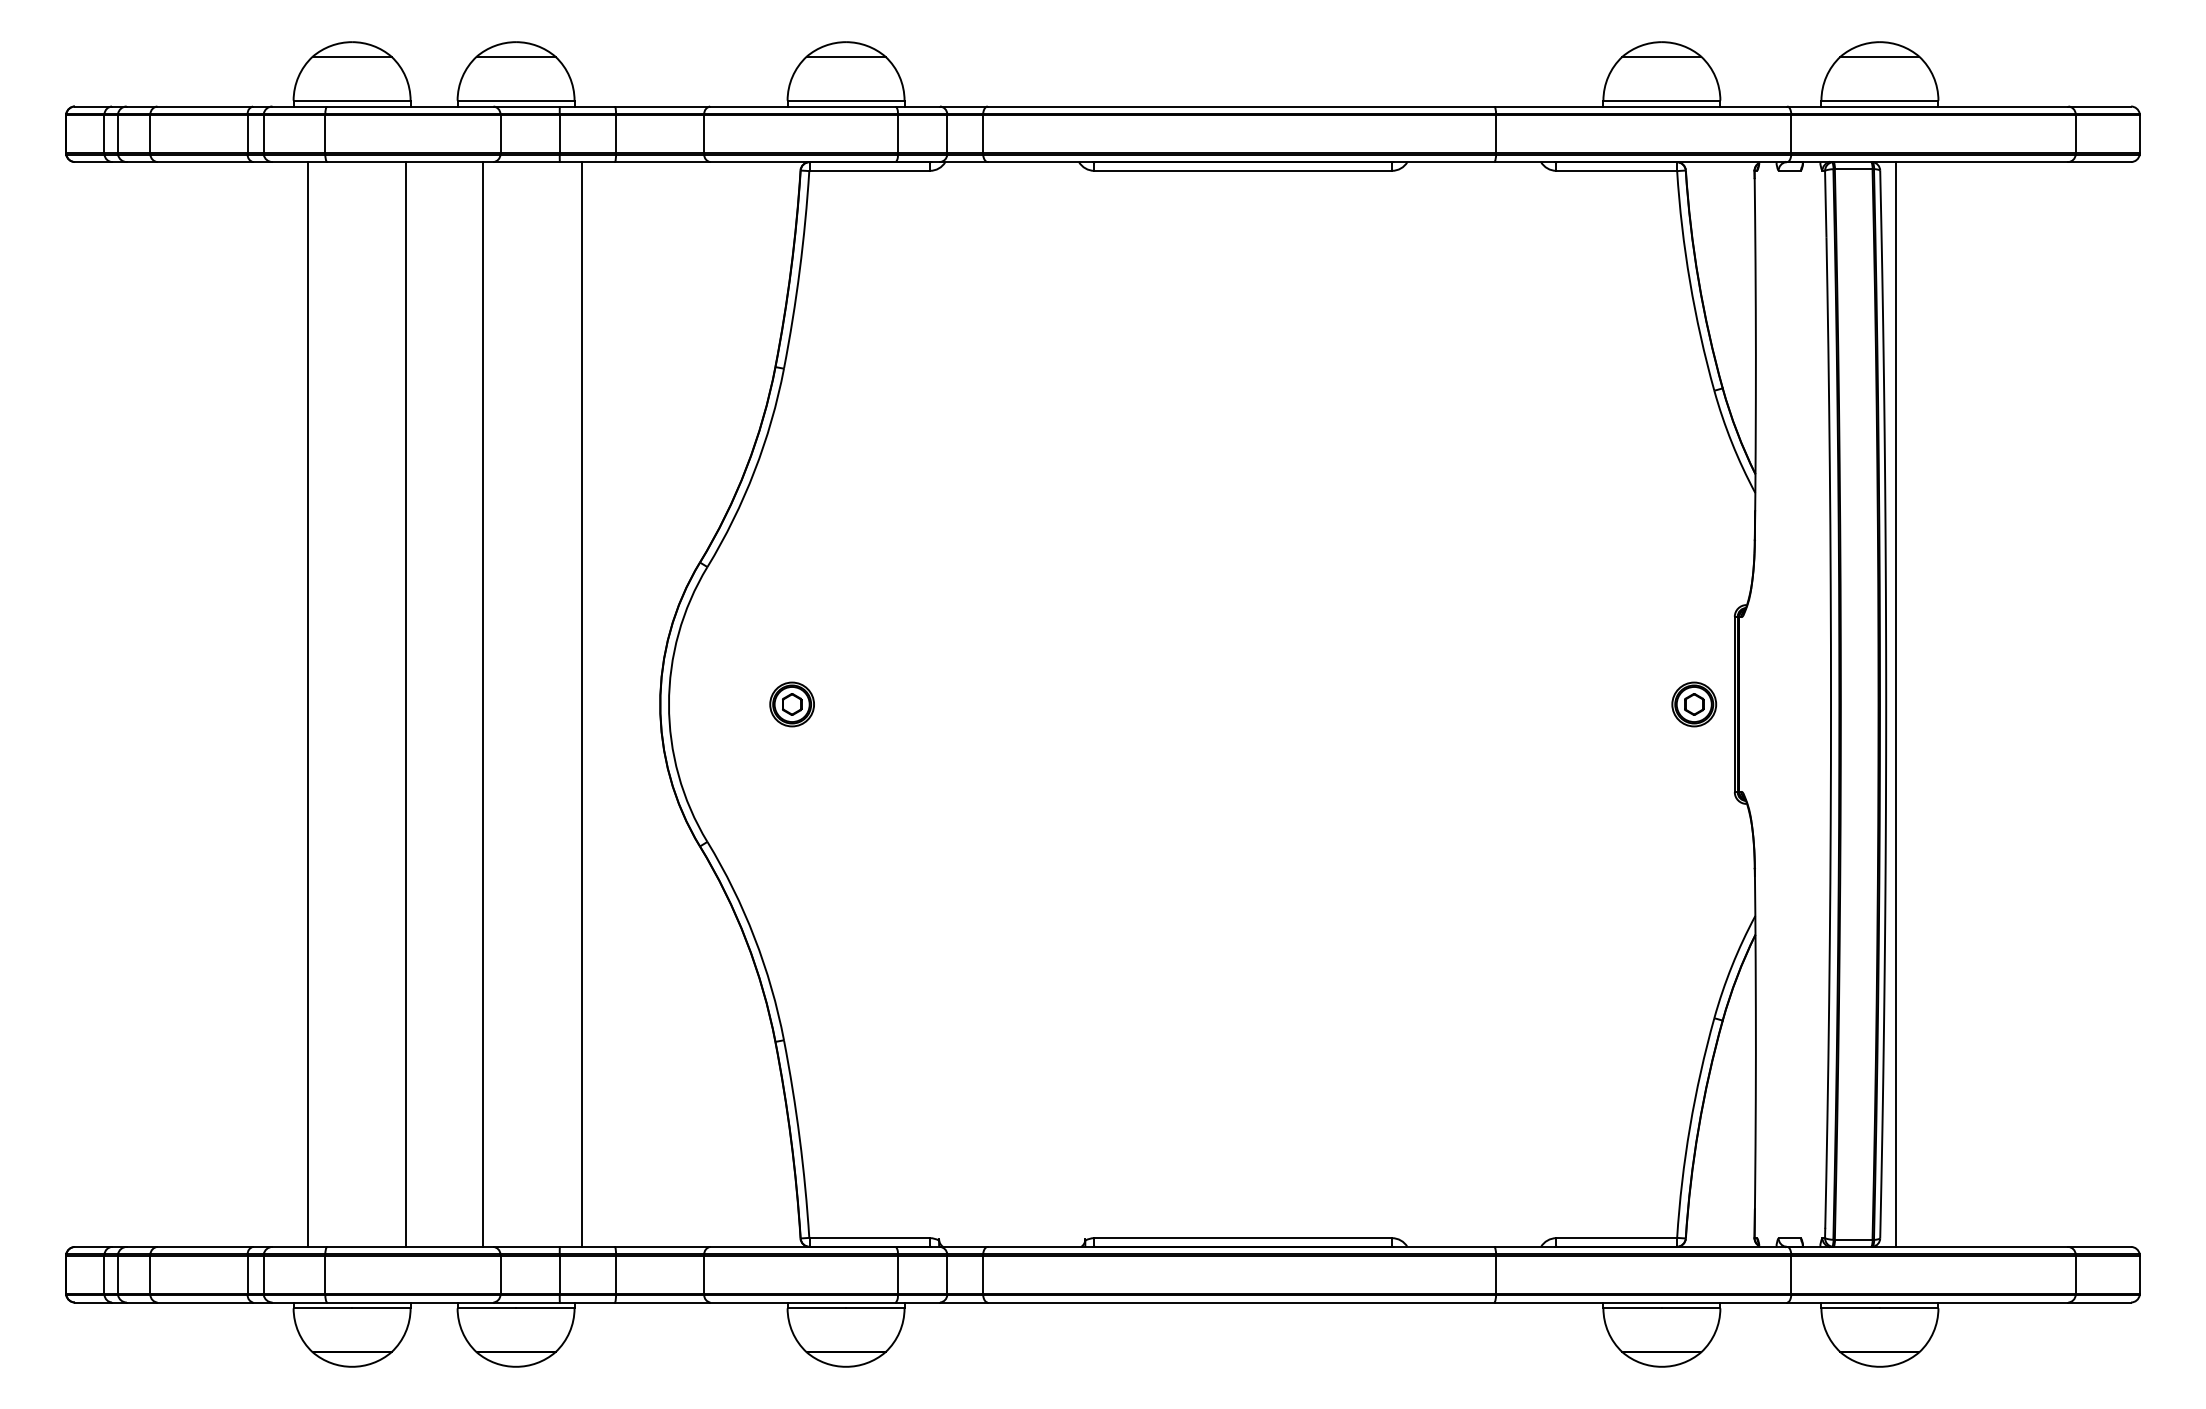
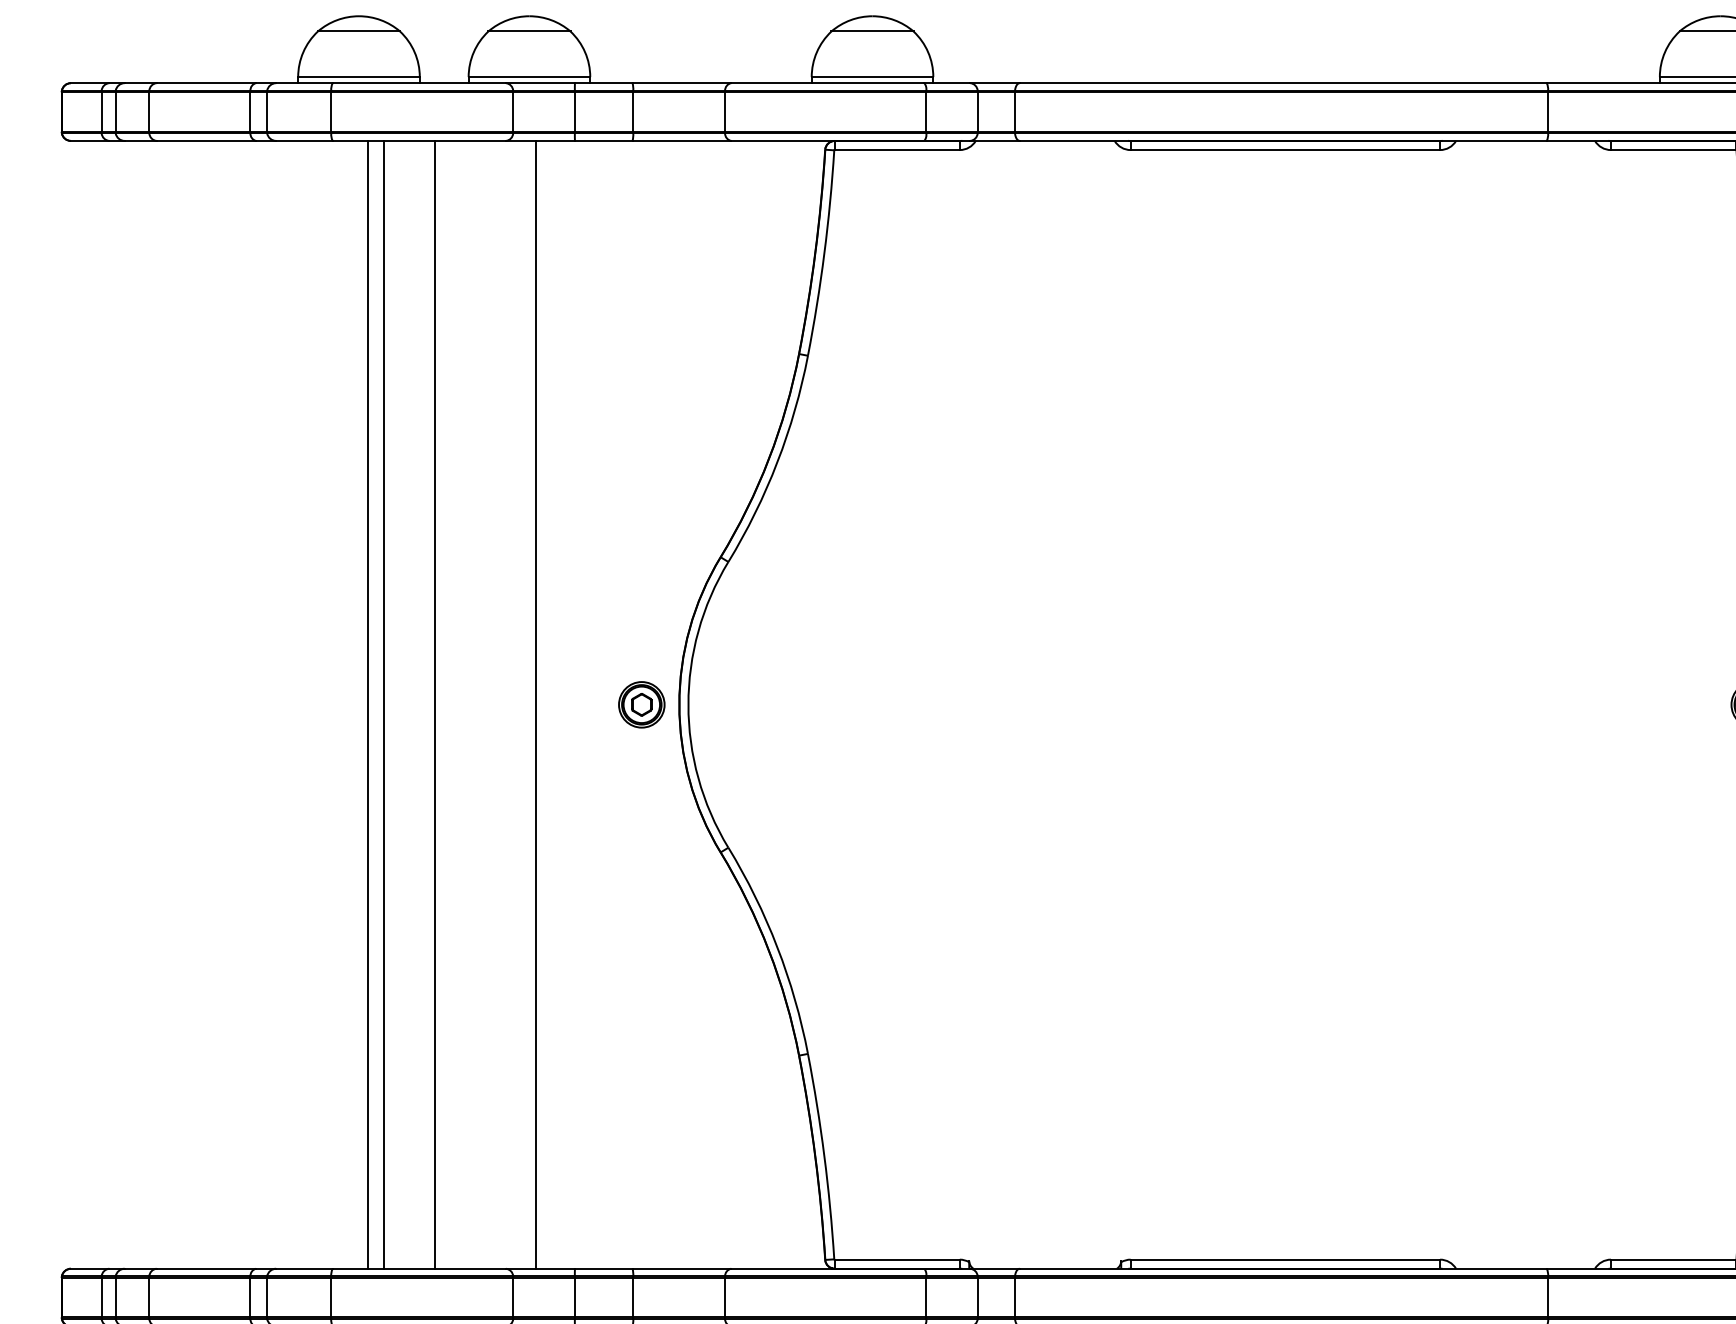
line: (307, 704) -> (383, 704), moved
line: (406, 704) -> (367, 704), moved
line: (483, 704) -> (435, 704), moved
line: (581, 704) -> (535, 704), moved
part: (791, 704) -> (641, 704), moved

